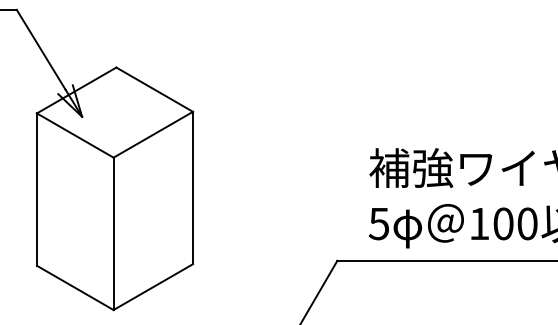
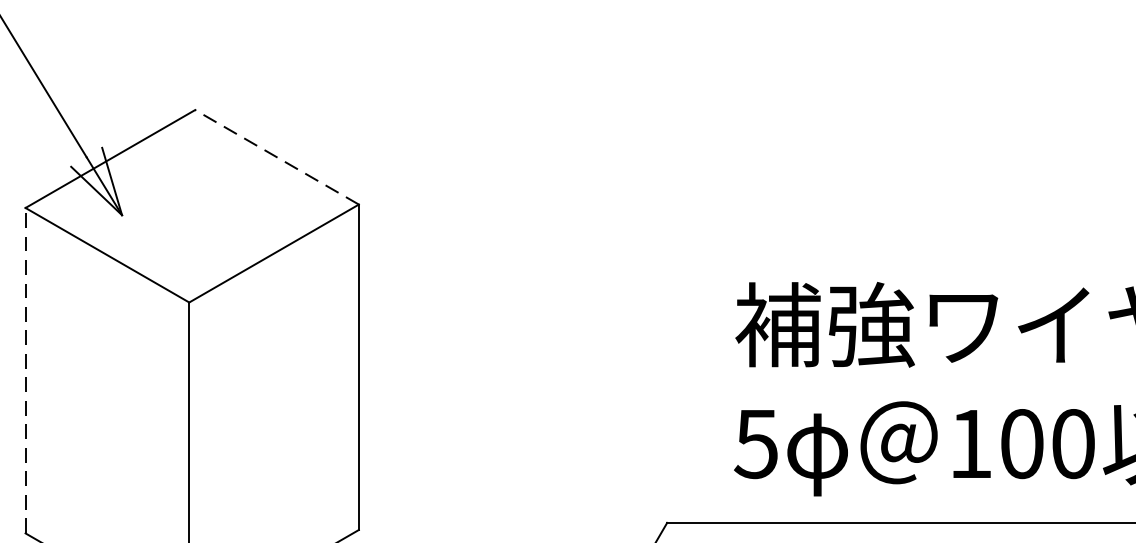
line: (154, 89) -> (276, 156), solid -> dashed
line: (36, 189) -> (24, 370), solid -> dashed

